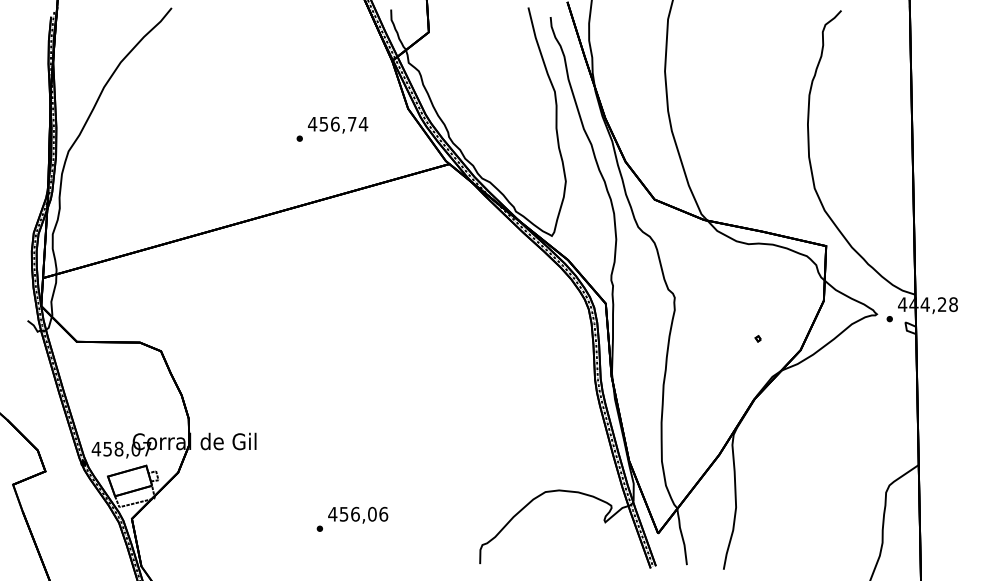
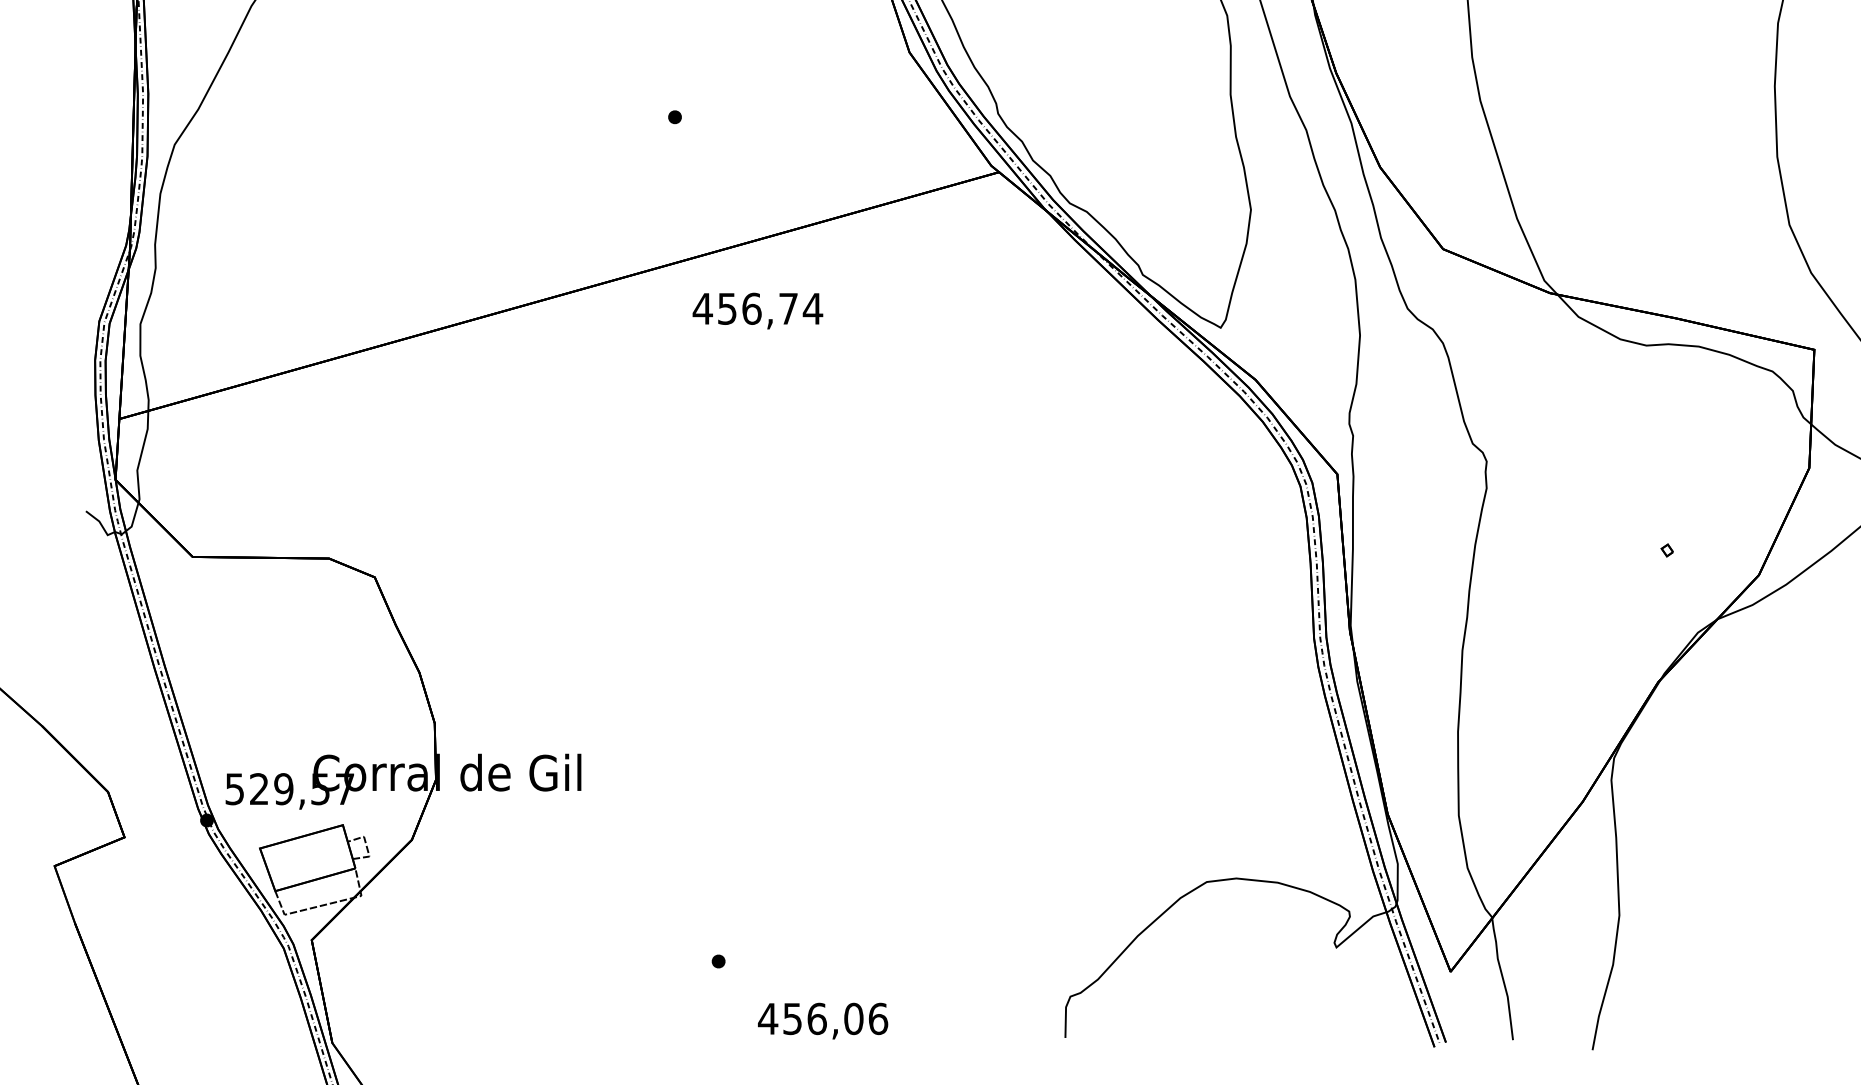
text: (338, 124) -> (758, 309), moved
text: (115, 448) -> (276, 787), 458,07 -> 529,57
text: (358, 514) -> (823, 1019), moved

